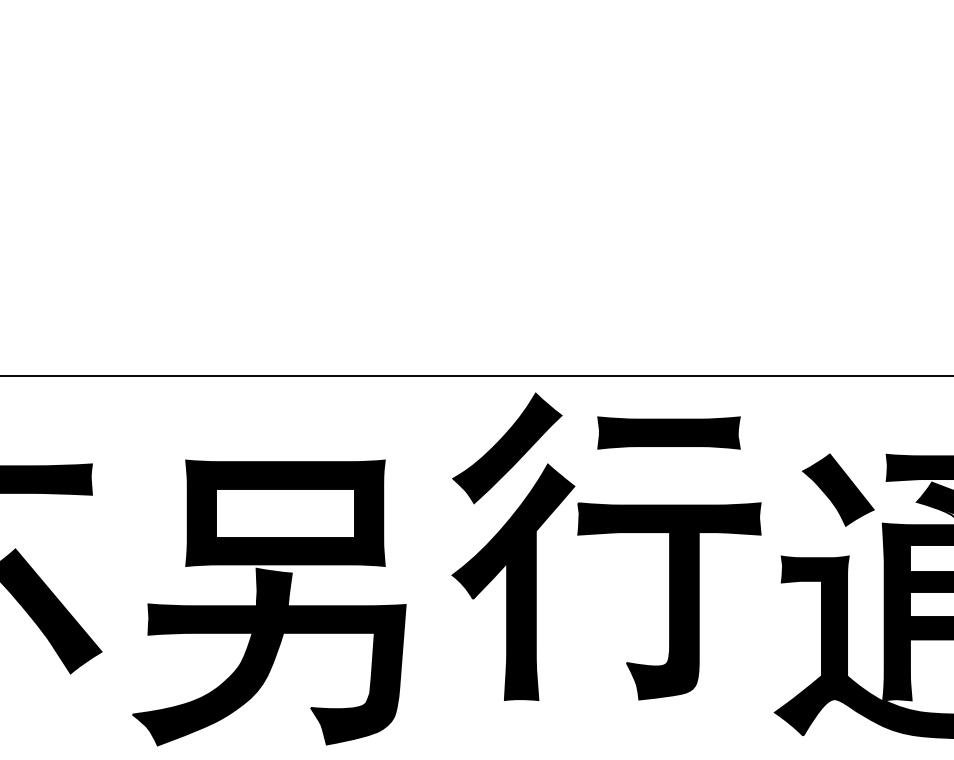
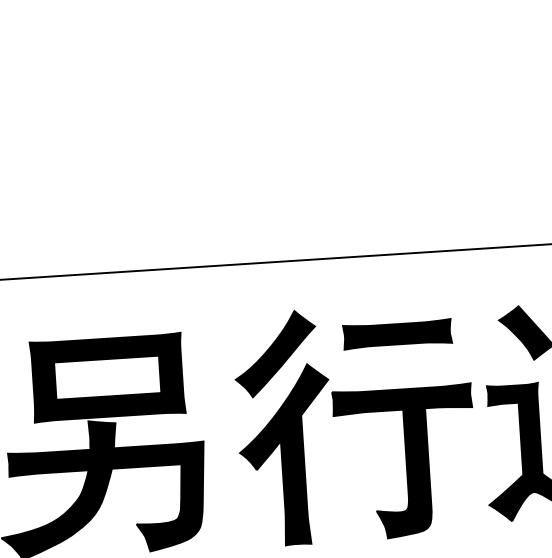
part: (606, 533) -> (354, 413), moved

